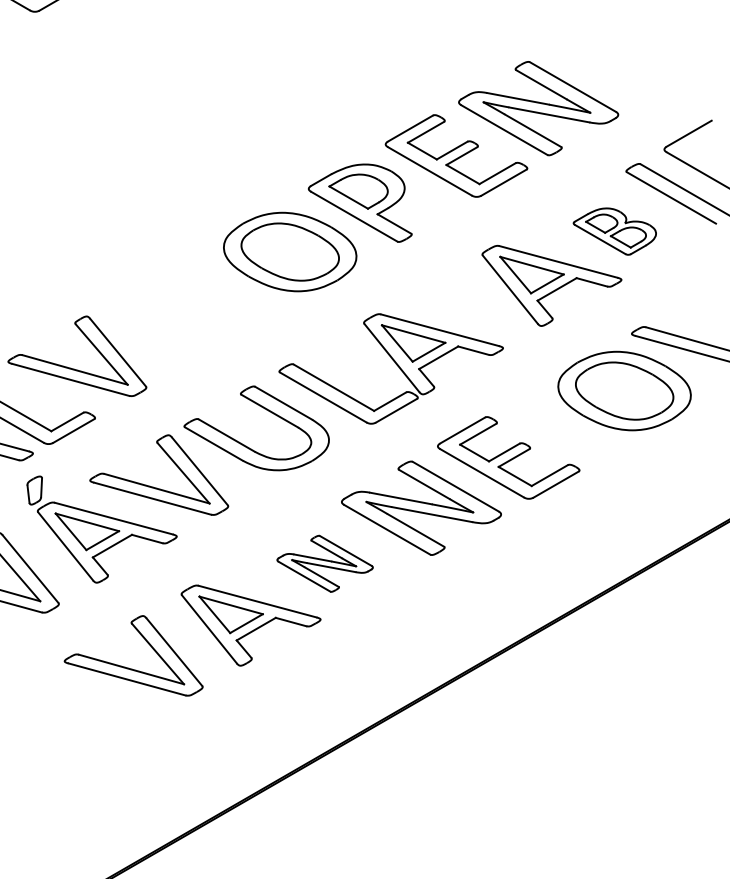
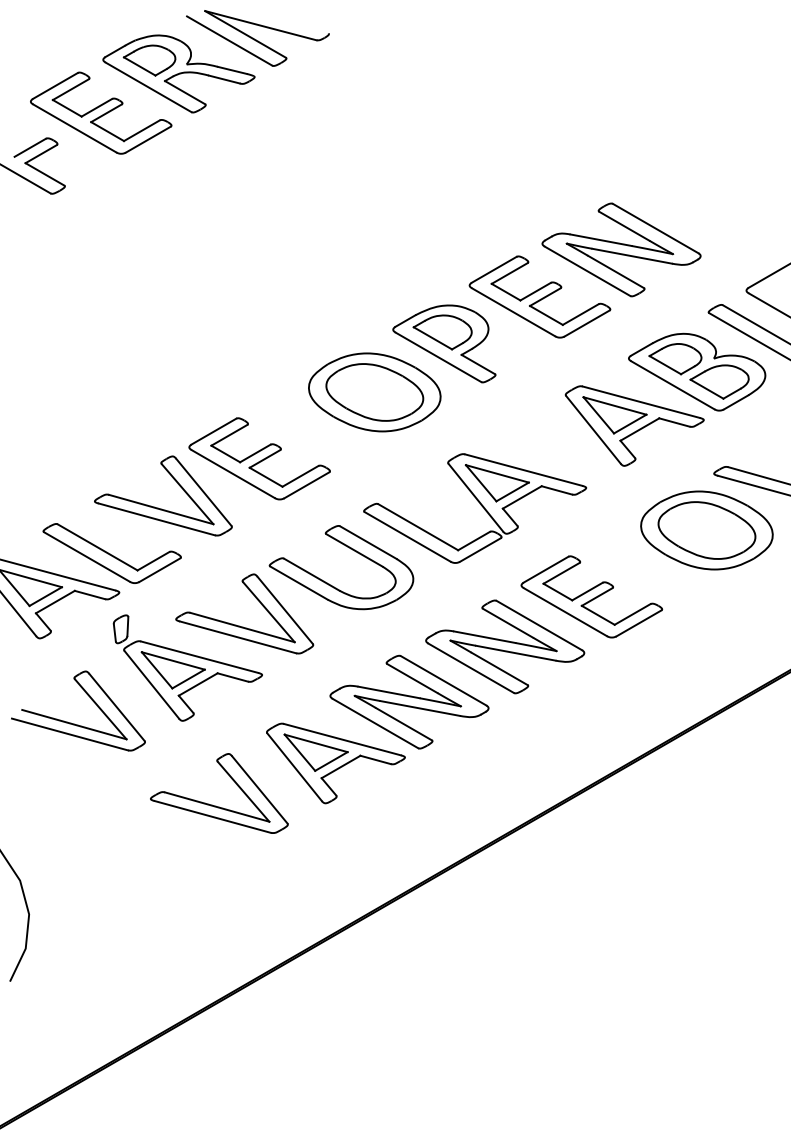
part: (615, 230) -> (697, 371), size x1.67
part: (174, 318) -> (259, 458), added
part: (325, 563) -> (409, 701), size x1.67

